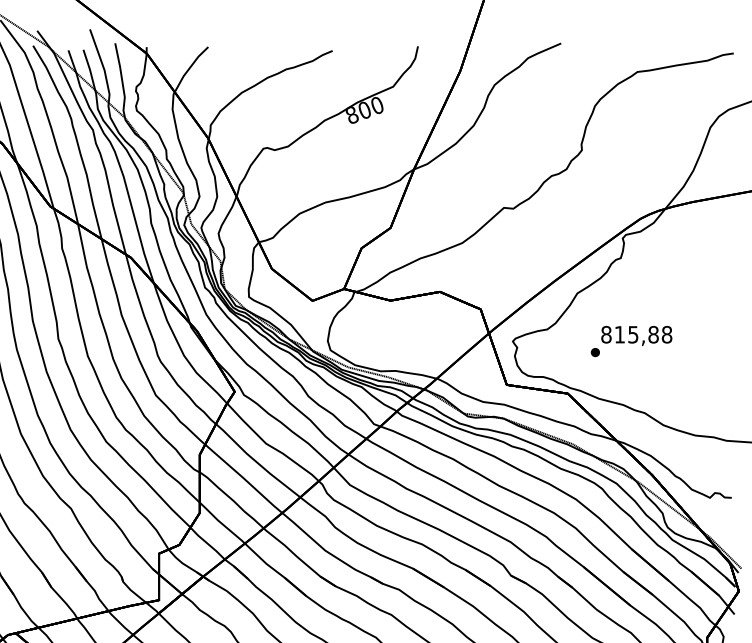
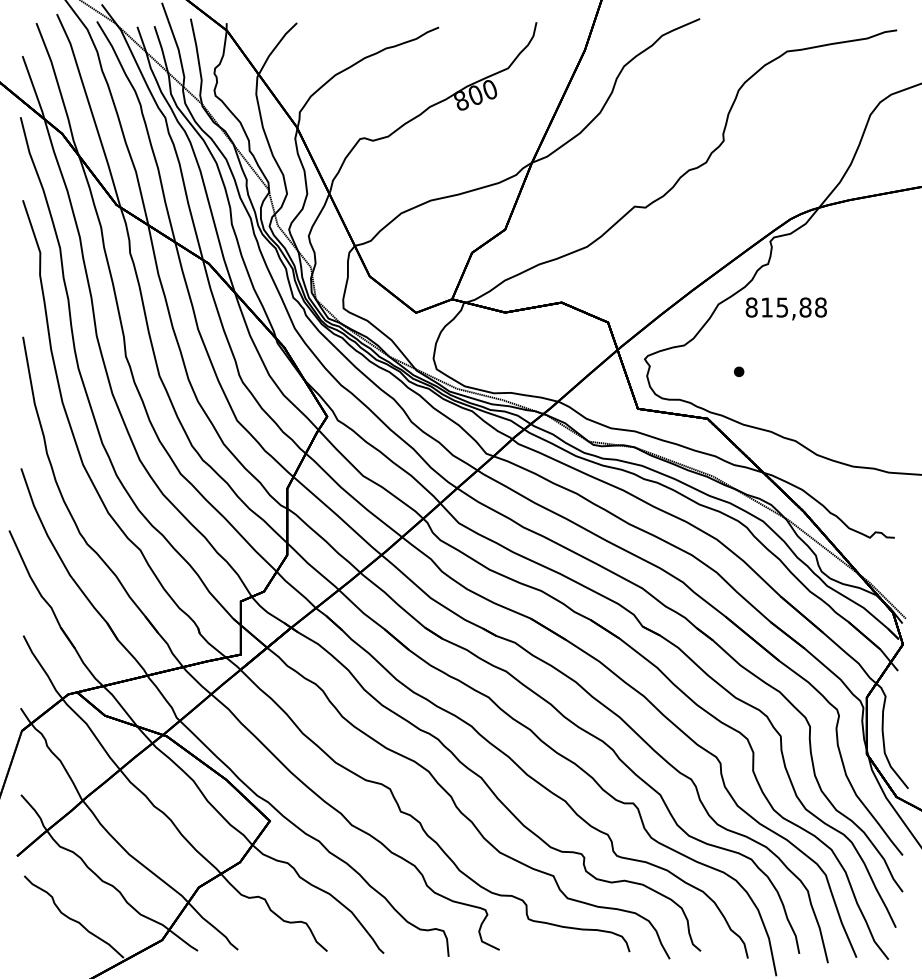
text: (636, 335) -> (785, 308), moved

